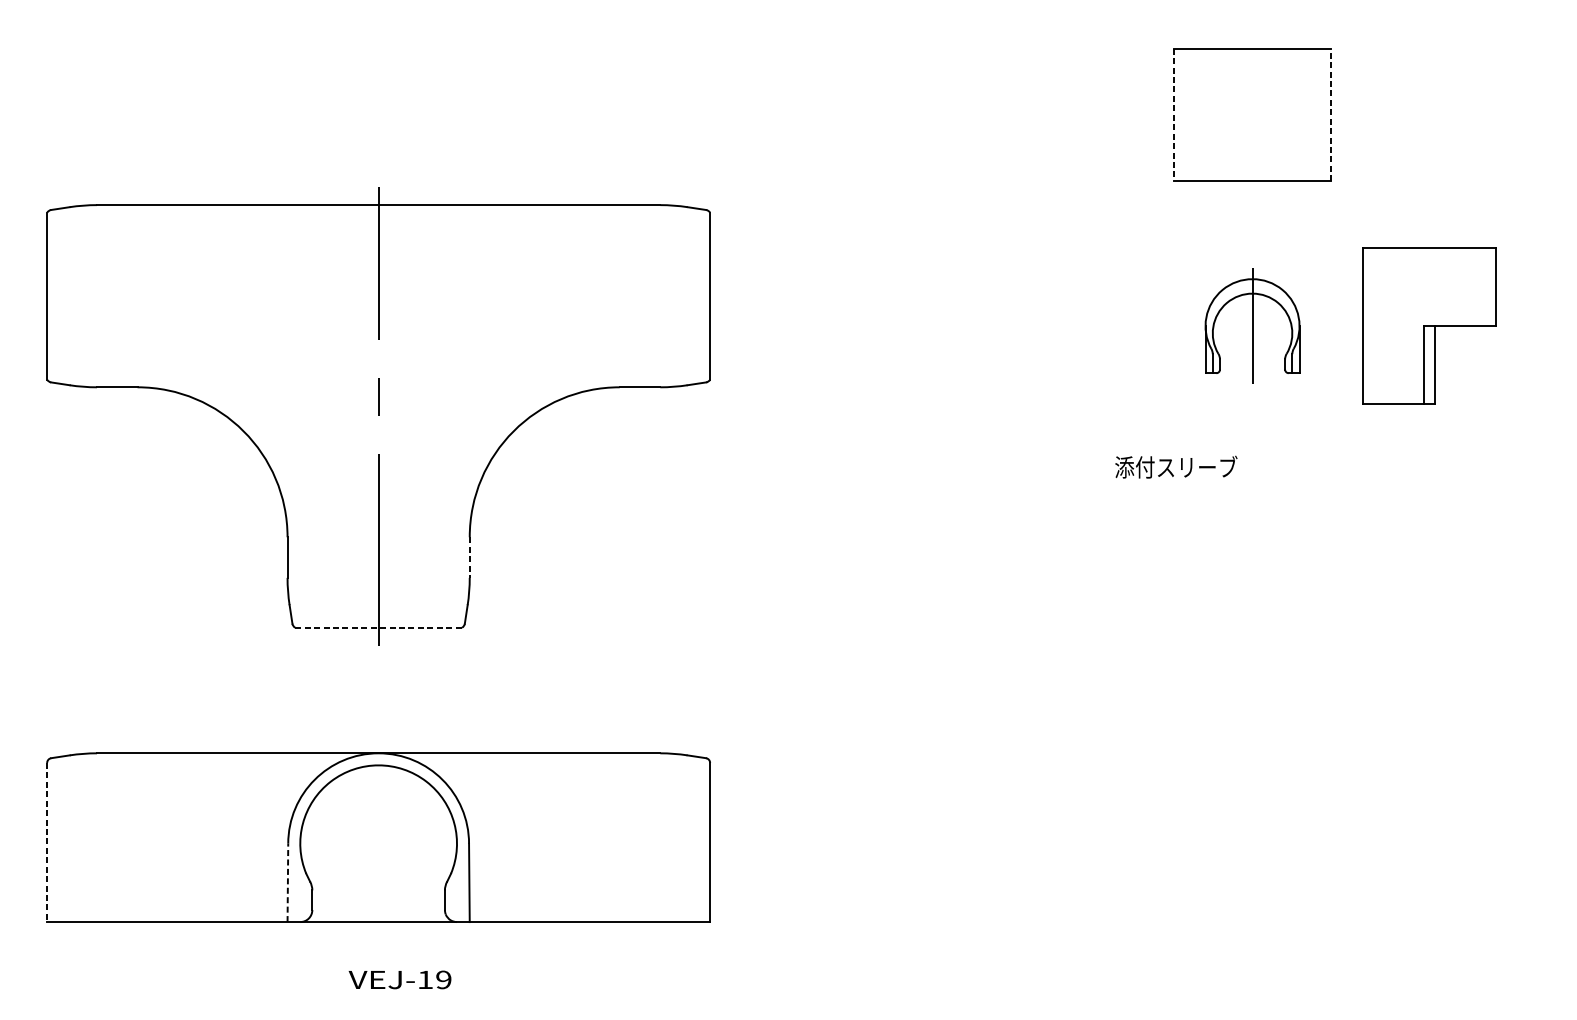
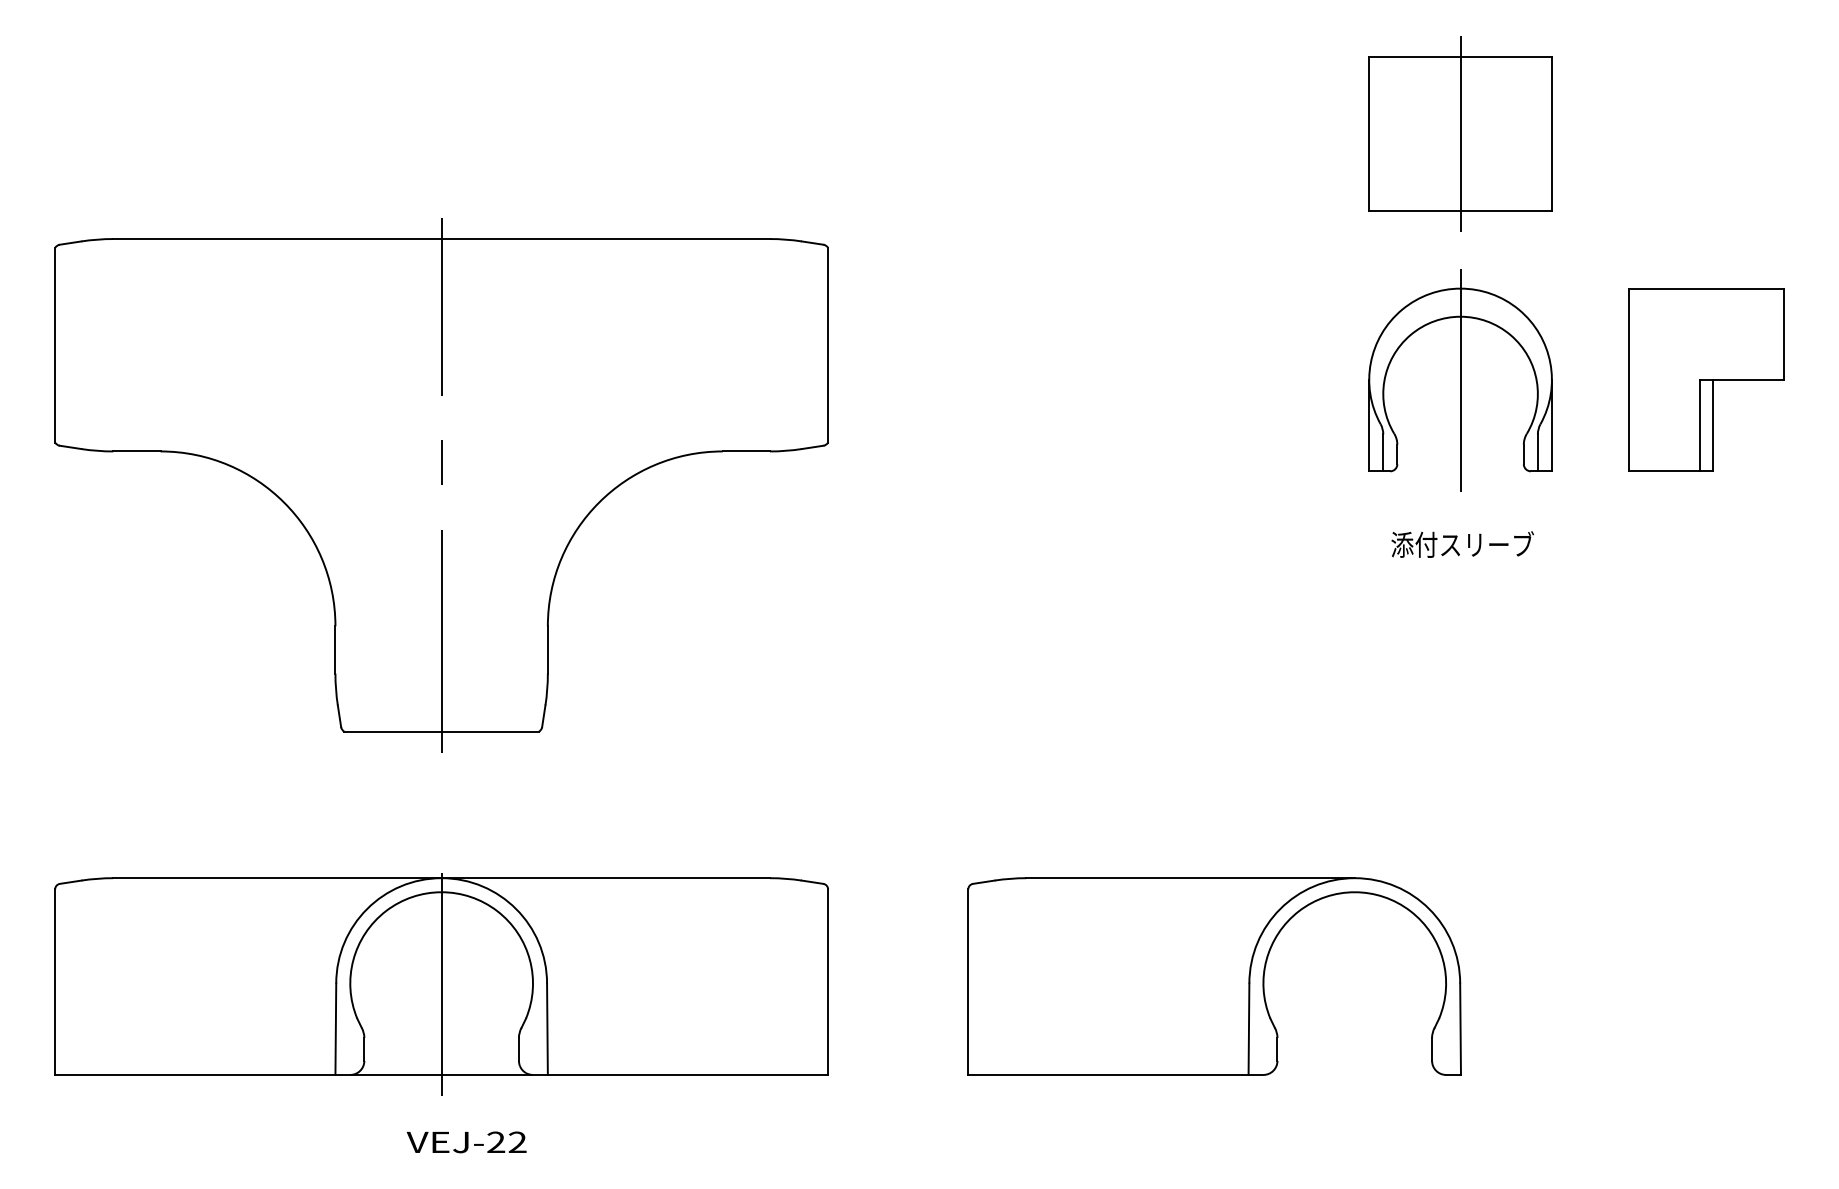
line: (1252, 114) -> (1460, 133), added
line: (1330, 114) -> (1551, 133), dashed -> solid
line: (1174, 115) -> (1369, 134), dashed -> solid
part: (1429, 325) -> (1706, 379), moved
part: (1252, 326) -> (1460, 380), size x1.67
text: (1176, 467) -> (1462, 544), moved
line: (469, 557) -> (547, 649), dashed -> solid
line: (379, 627) -> (442, 731), dashed -> solid
line: (378, 837) -> (441, 976), added
part: (1041, 837) -> (1214, 976), added
line: (47, 842) -> (55, 982), dashed -> solid
line: (287, 883) -> (335, 1029), dashed -> solid
text: (434, 980) -> (506, 1142), VEJ-19 -> VEJ-22

